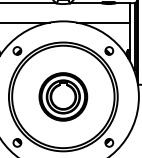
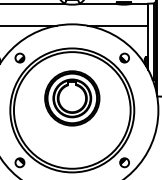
part: (63, 96) -> (72, 98), moved

